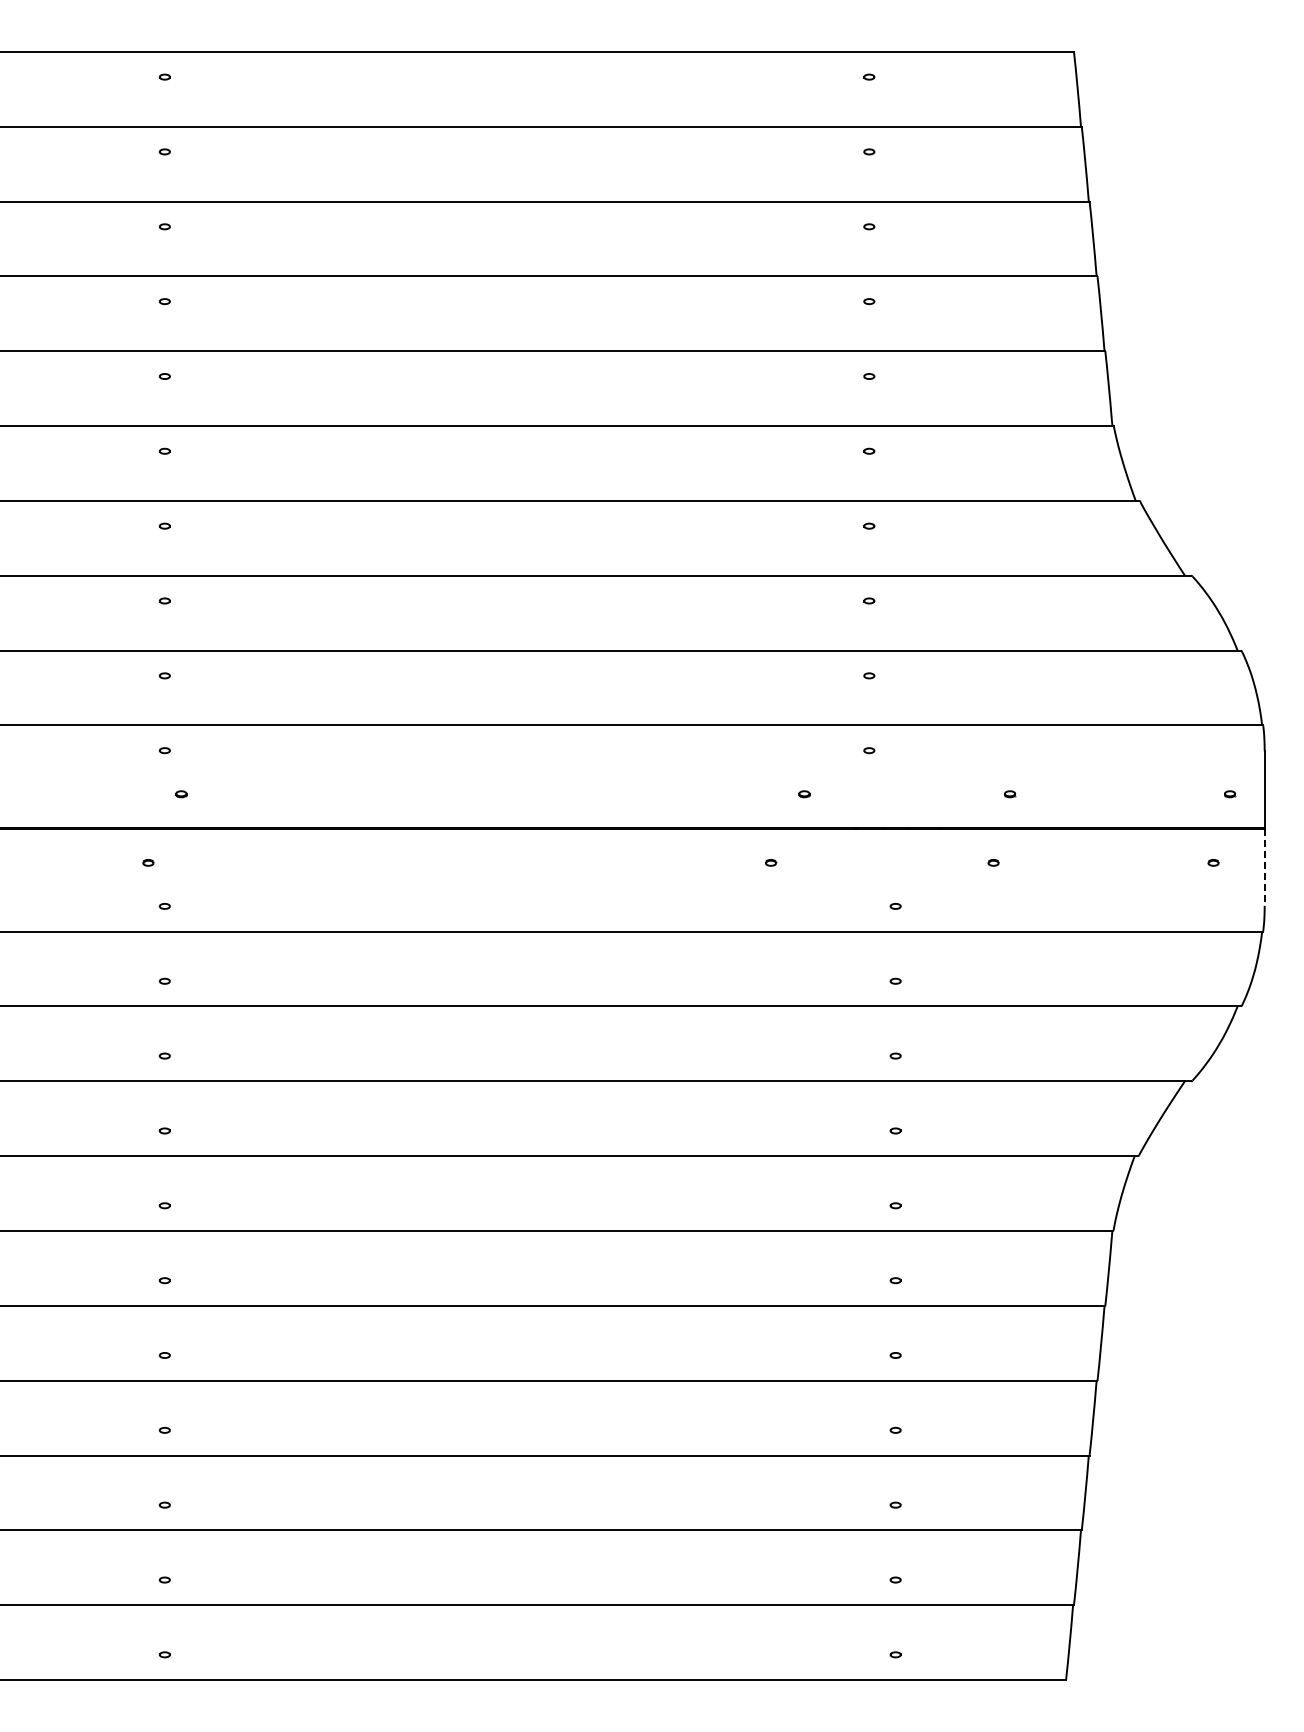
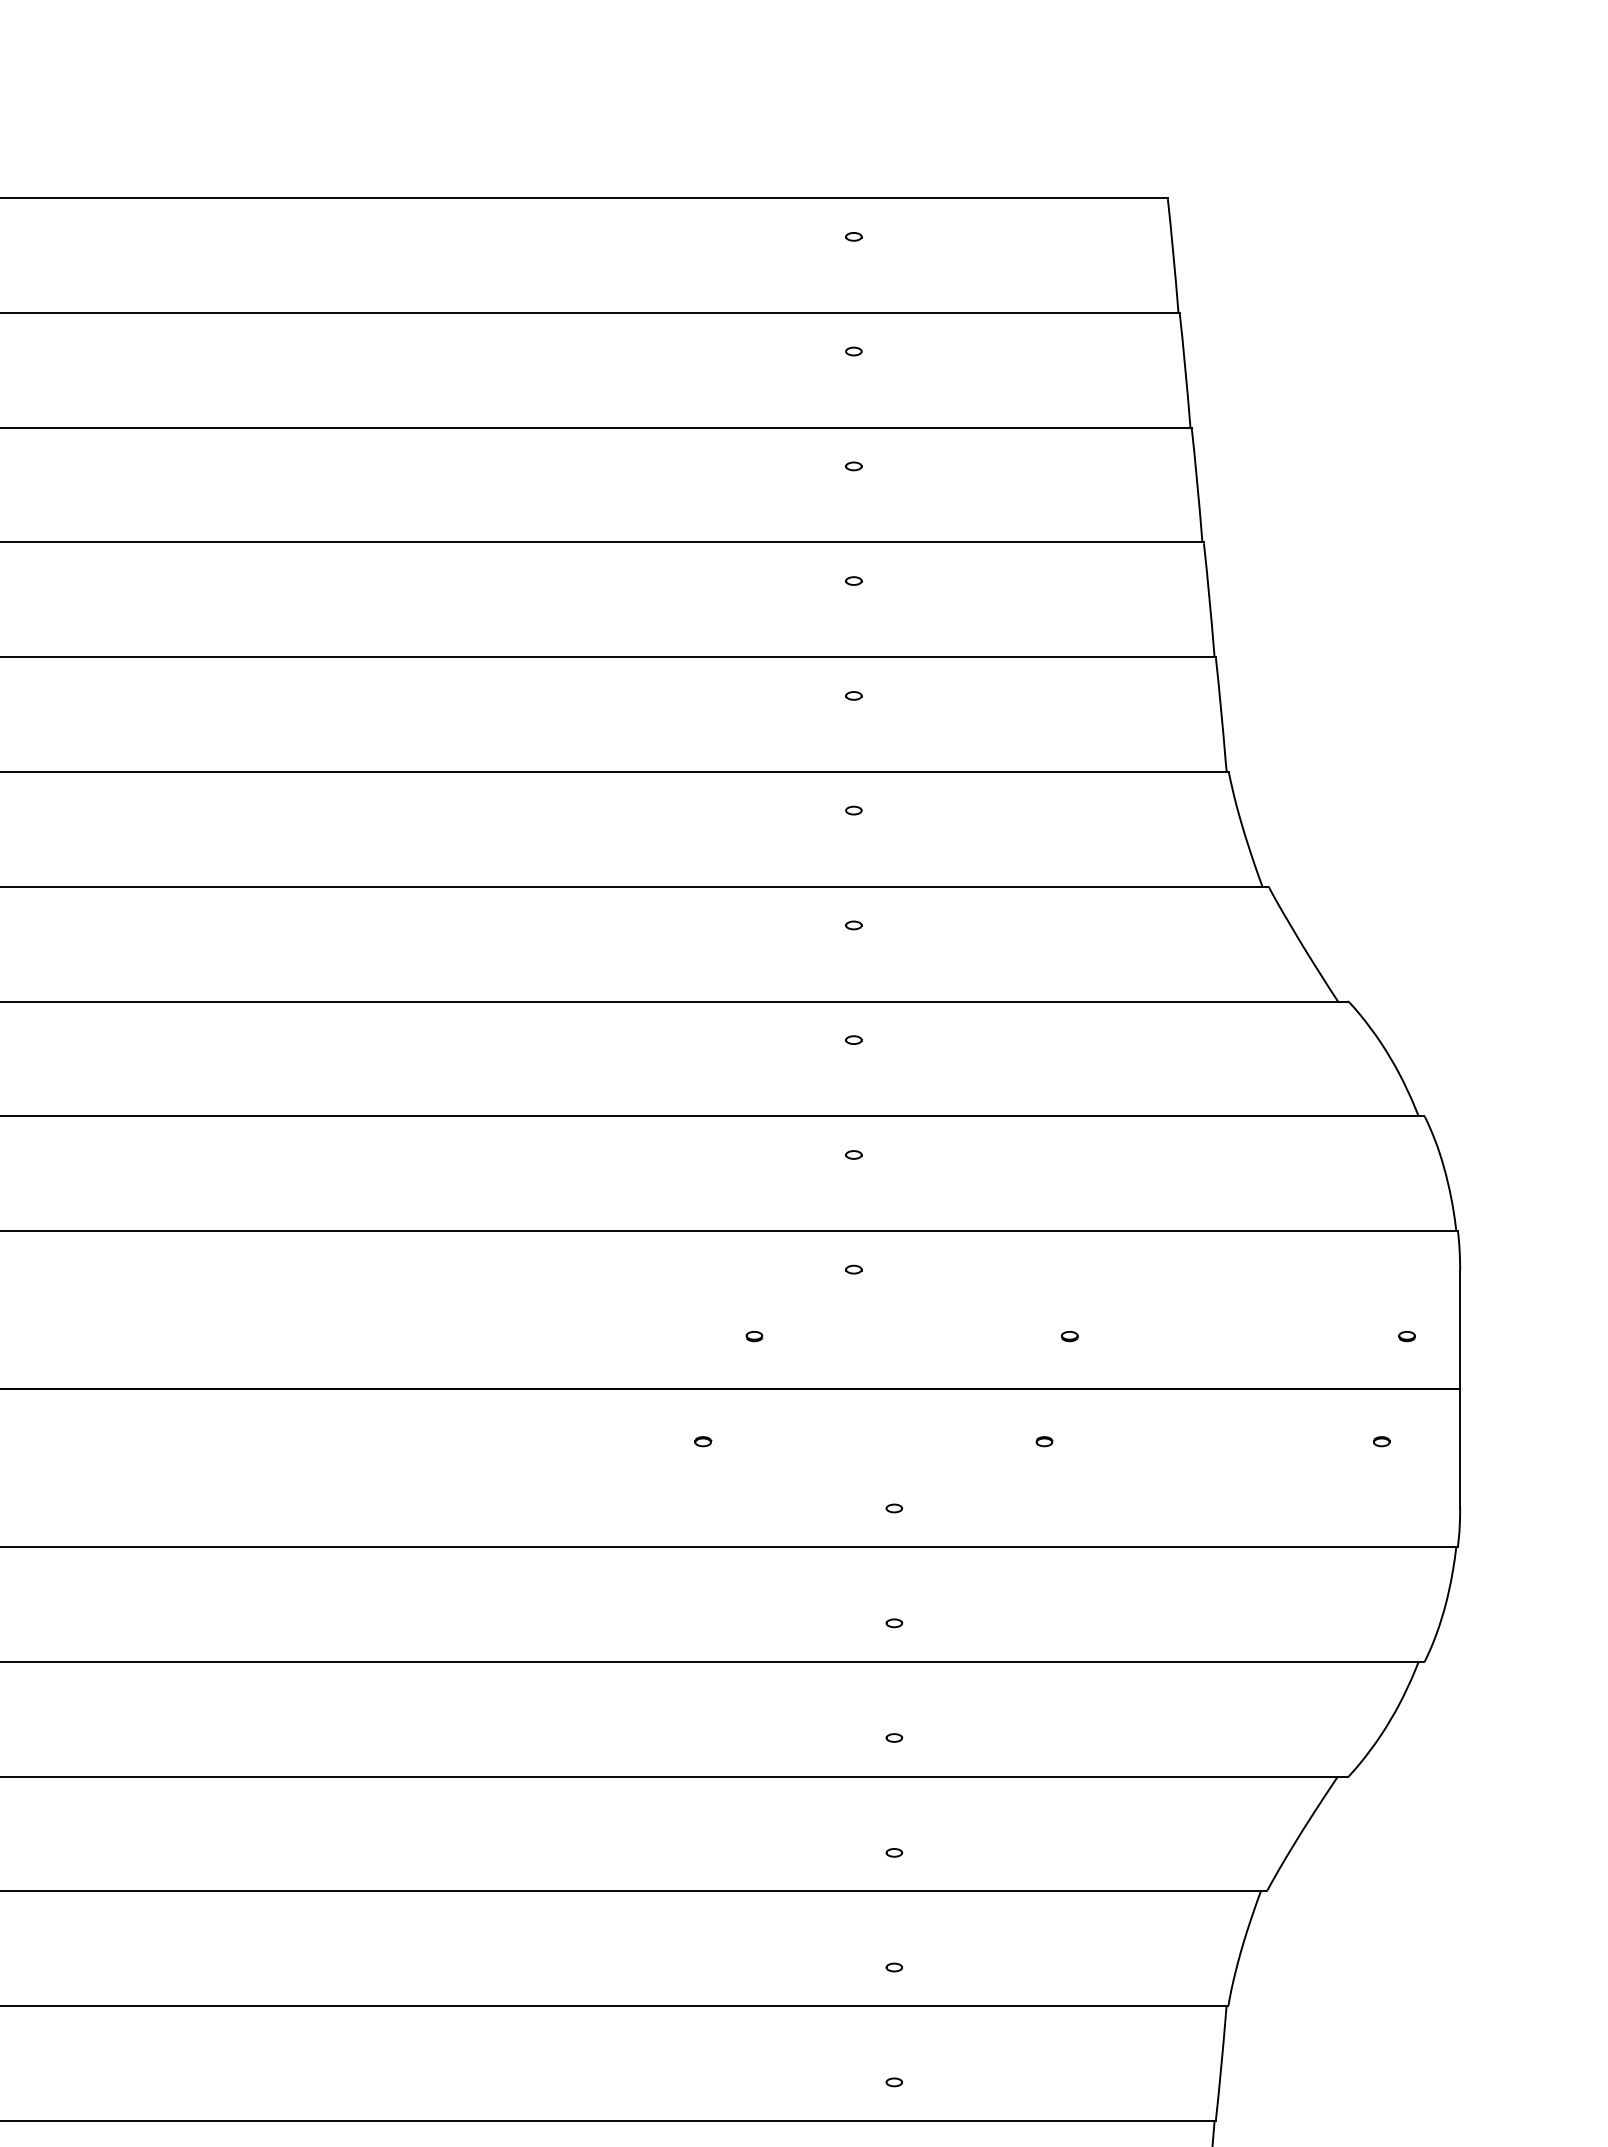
line: (1264, 867) -> (1459, 1448), dashed -> solid

